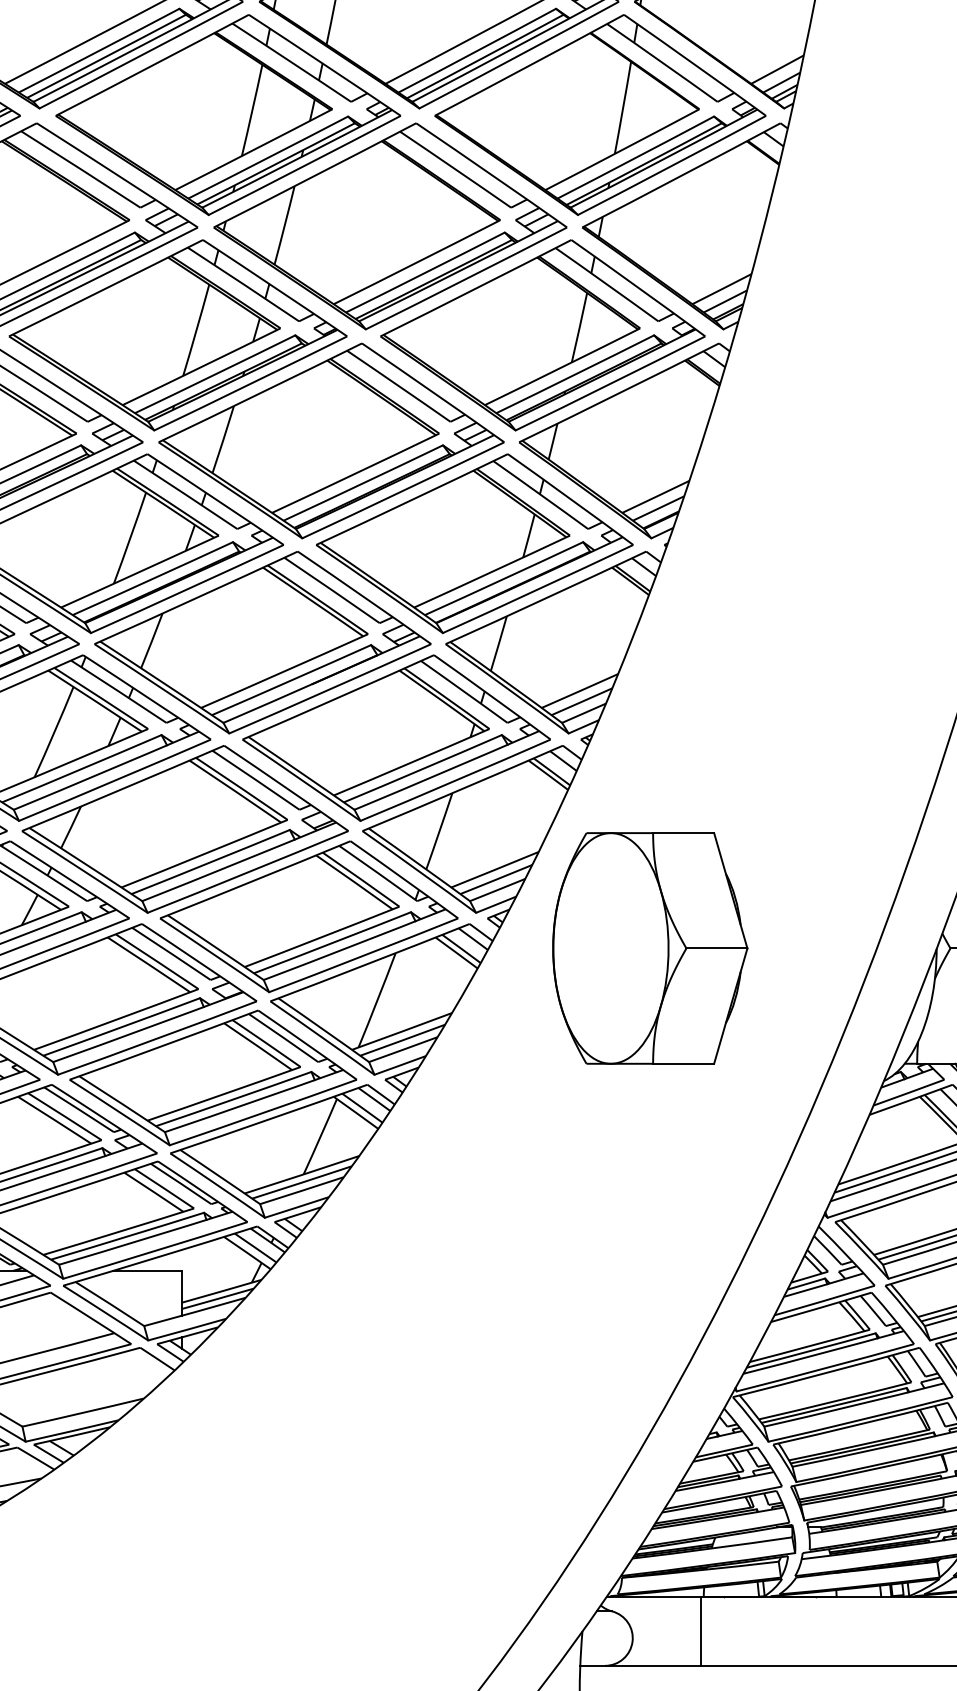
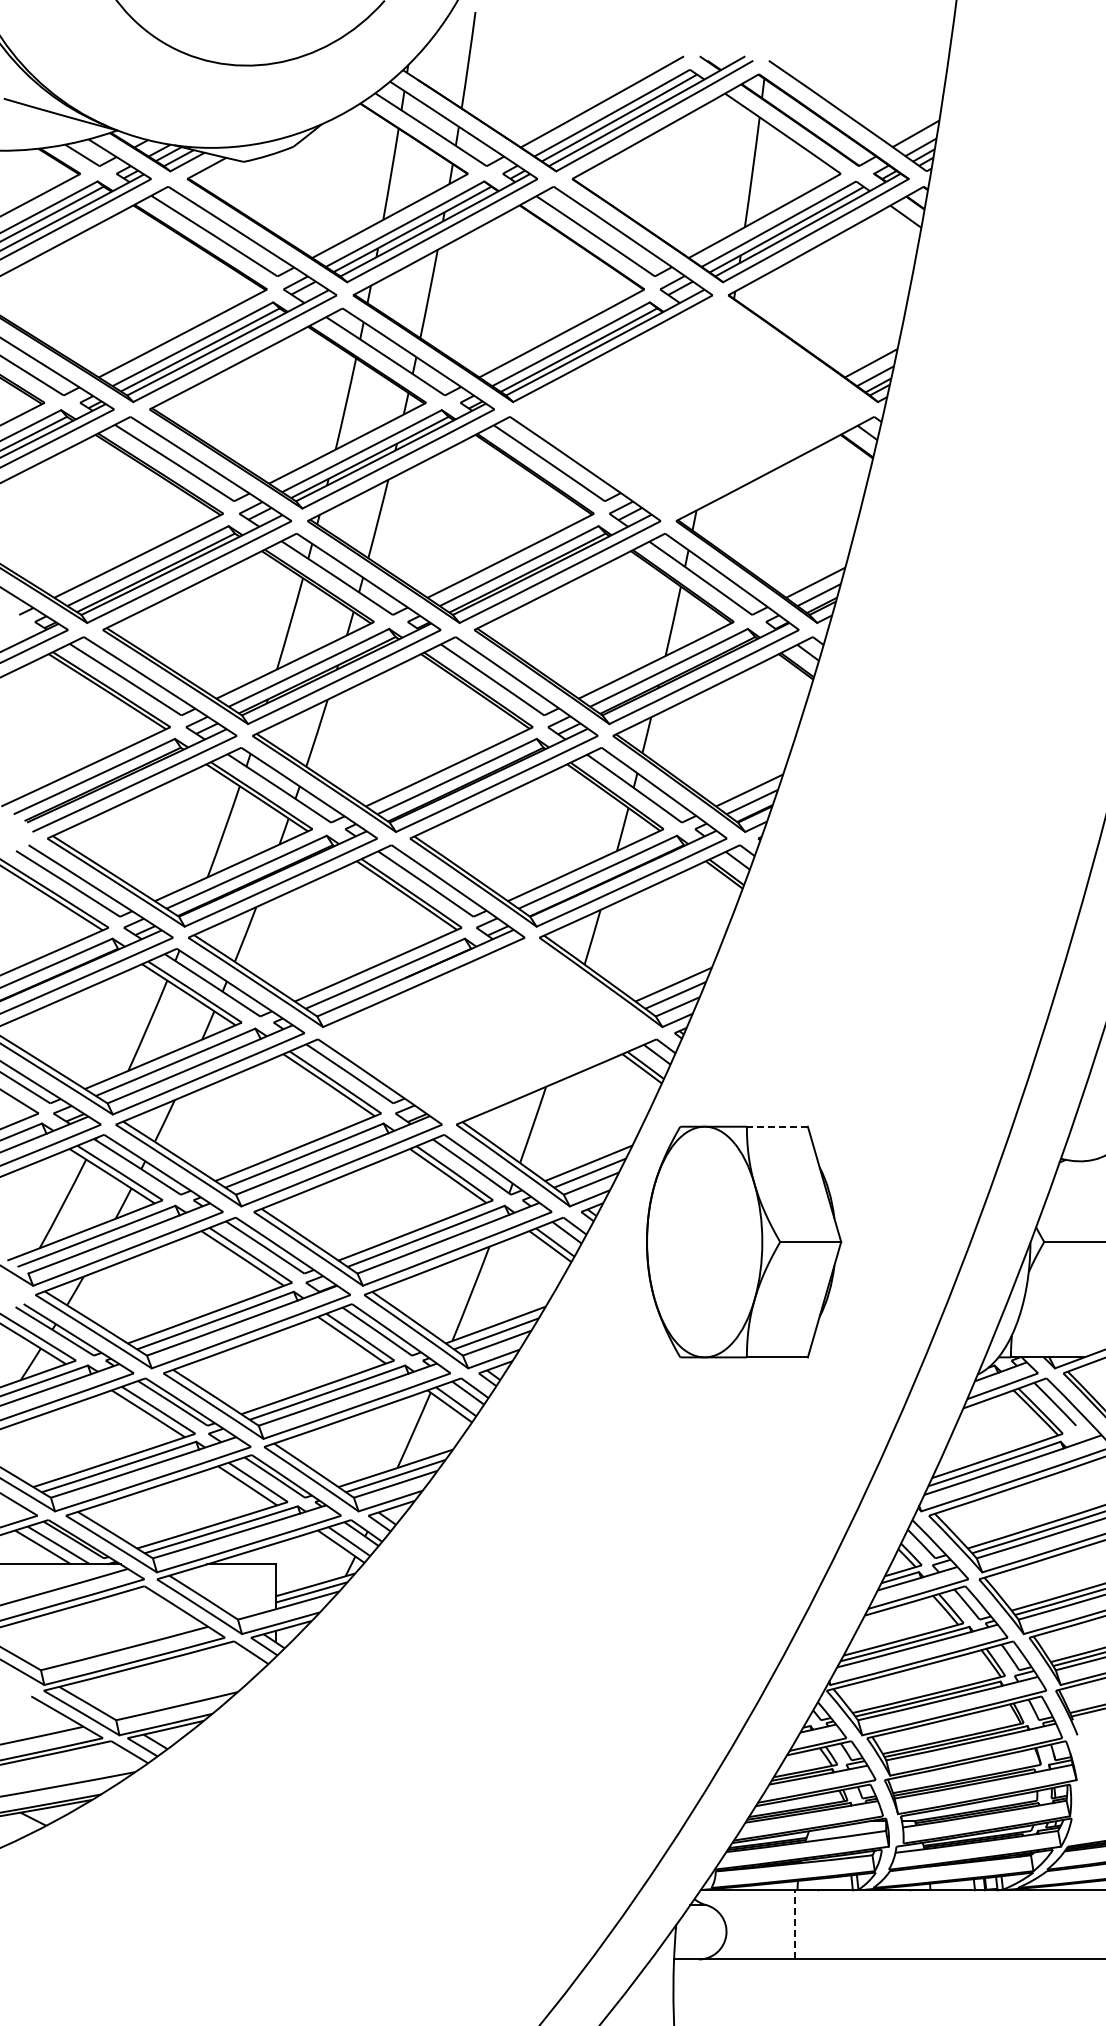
part: (600, 114) -> (694, 408), removed
part: (396, 737) -> (490, 1031), removed
line: (683, 832) -> (777, 1126), solid -> dashed
line: (700, 1630) -> (794, 1924), solid -> dashed

